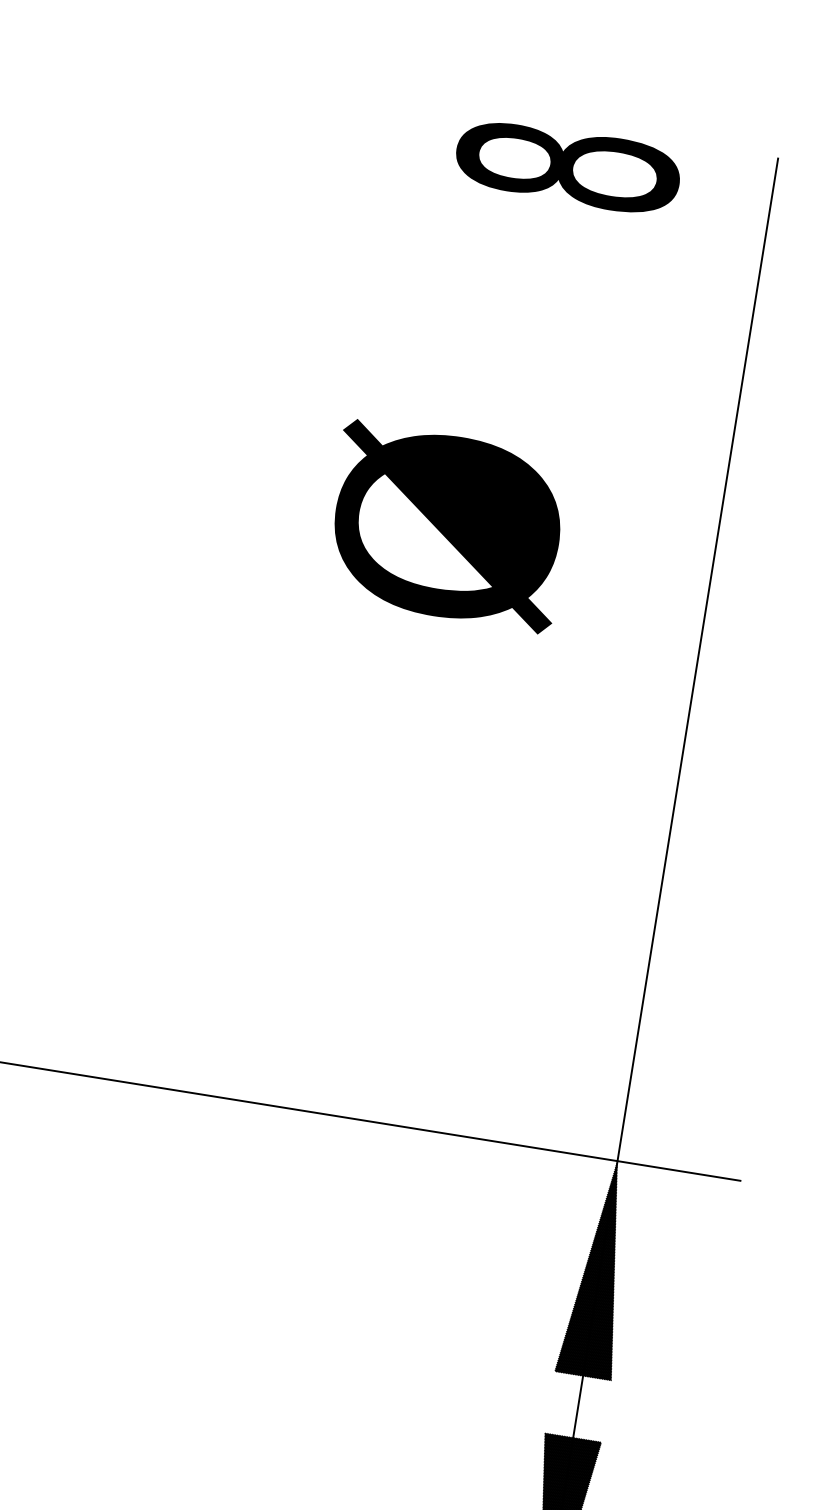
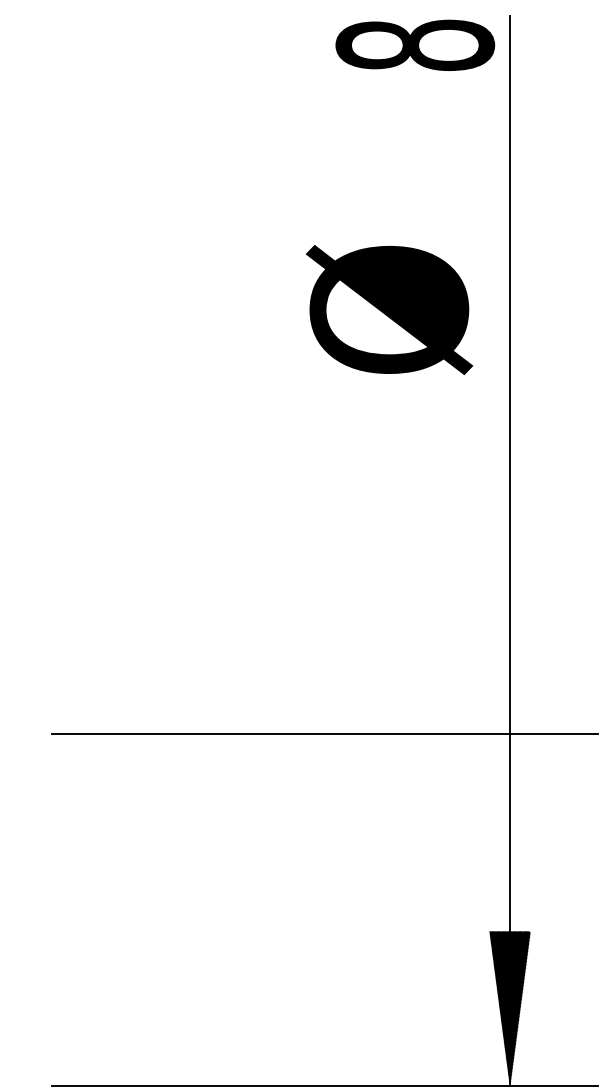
text: (568, 165) -> (415, 44), moved
text: (447, 525) -> (389, 309), moved
hatch: (599, 1268) -> (509, 810), removed

